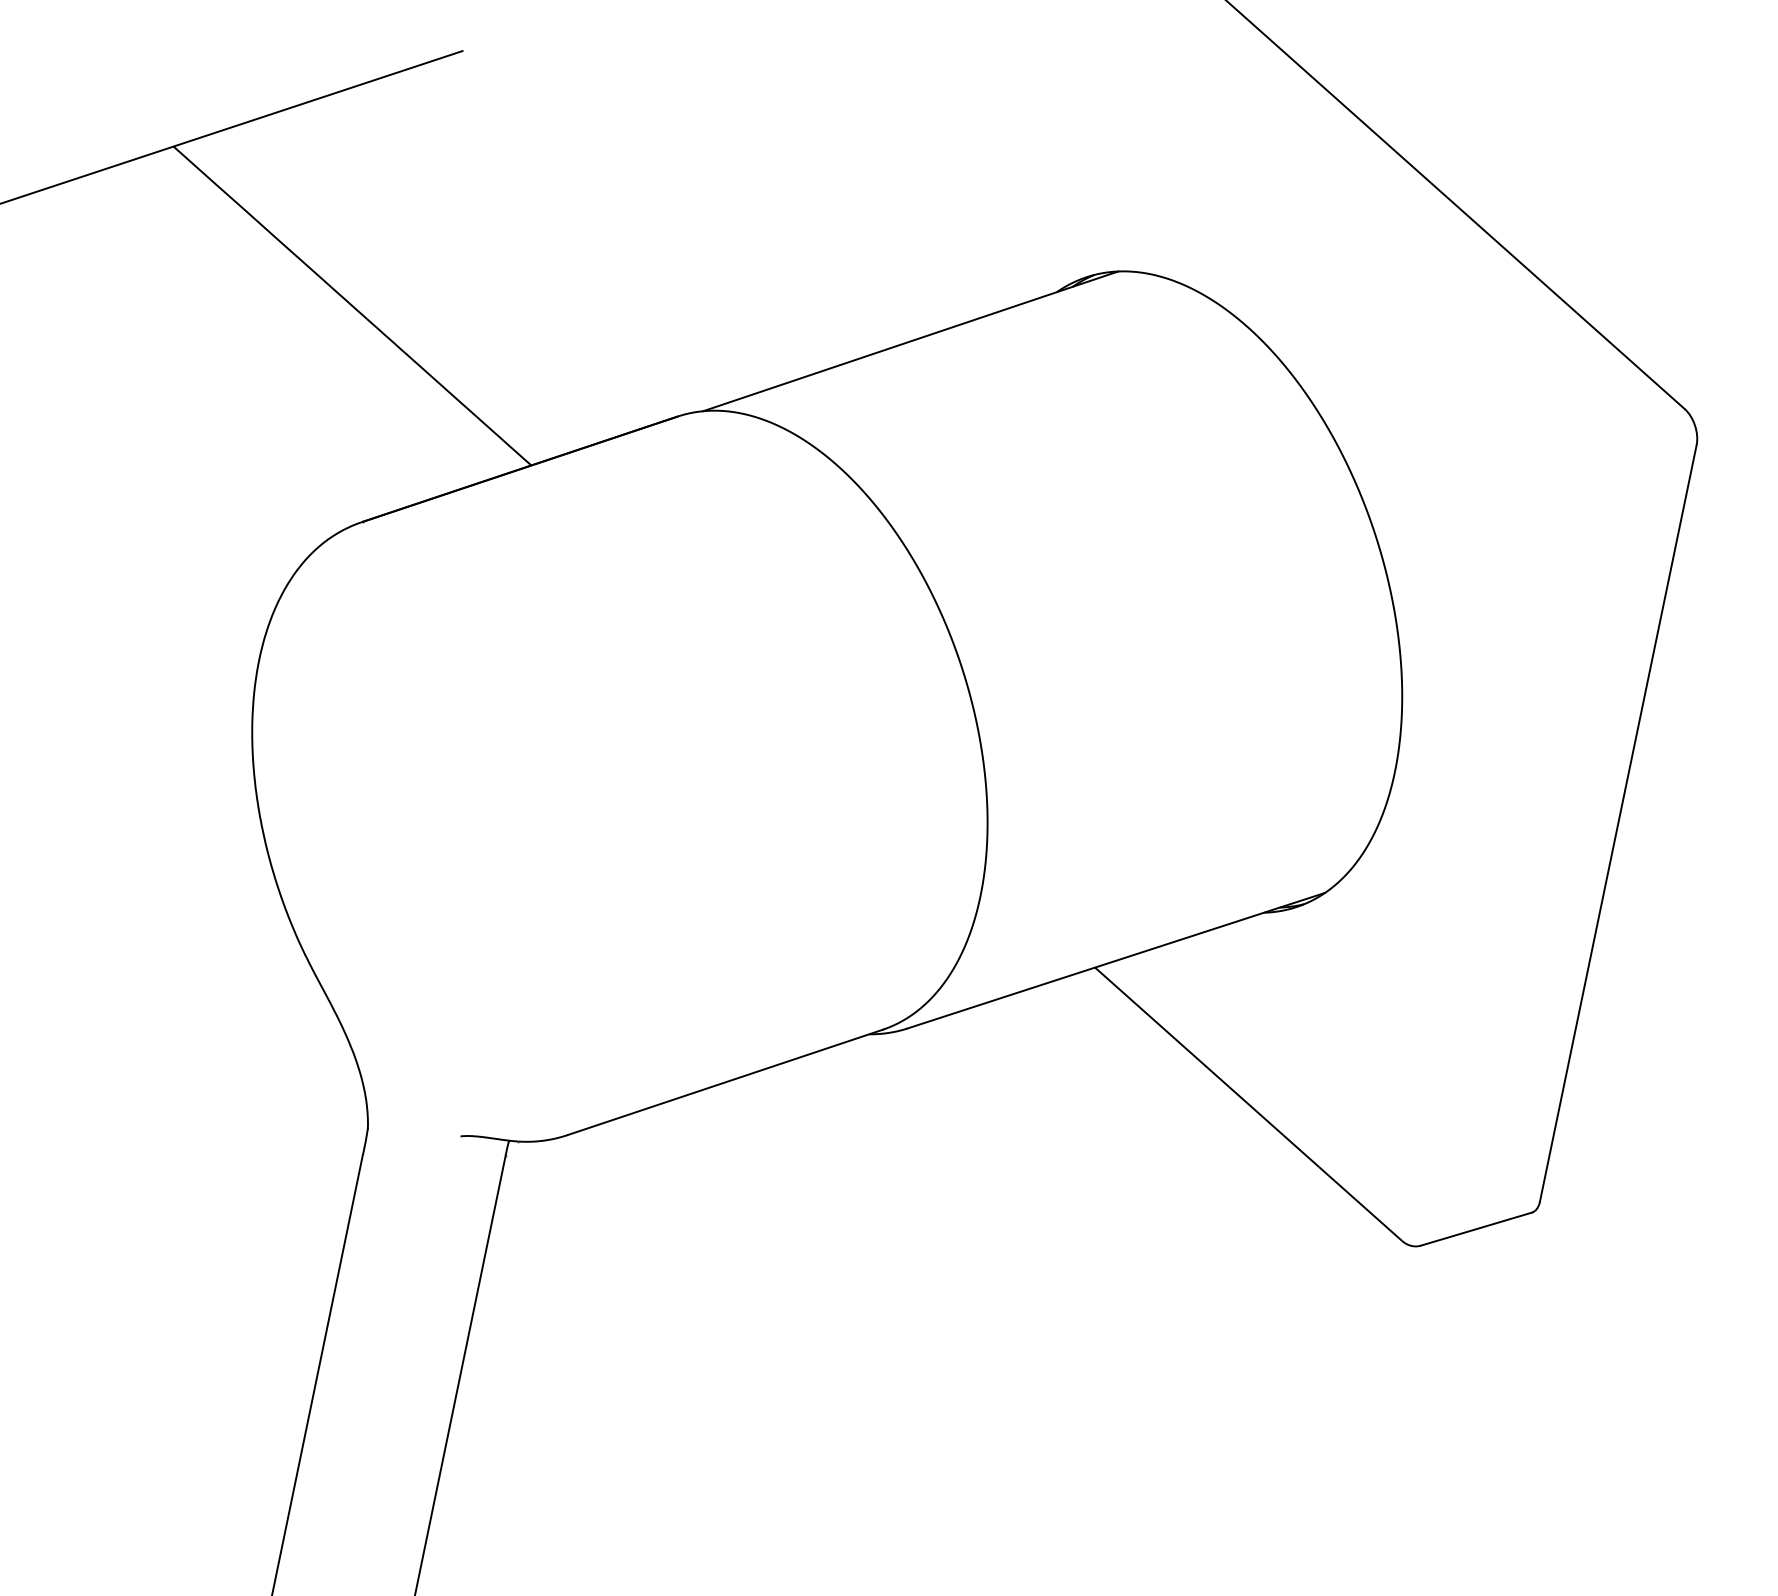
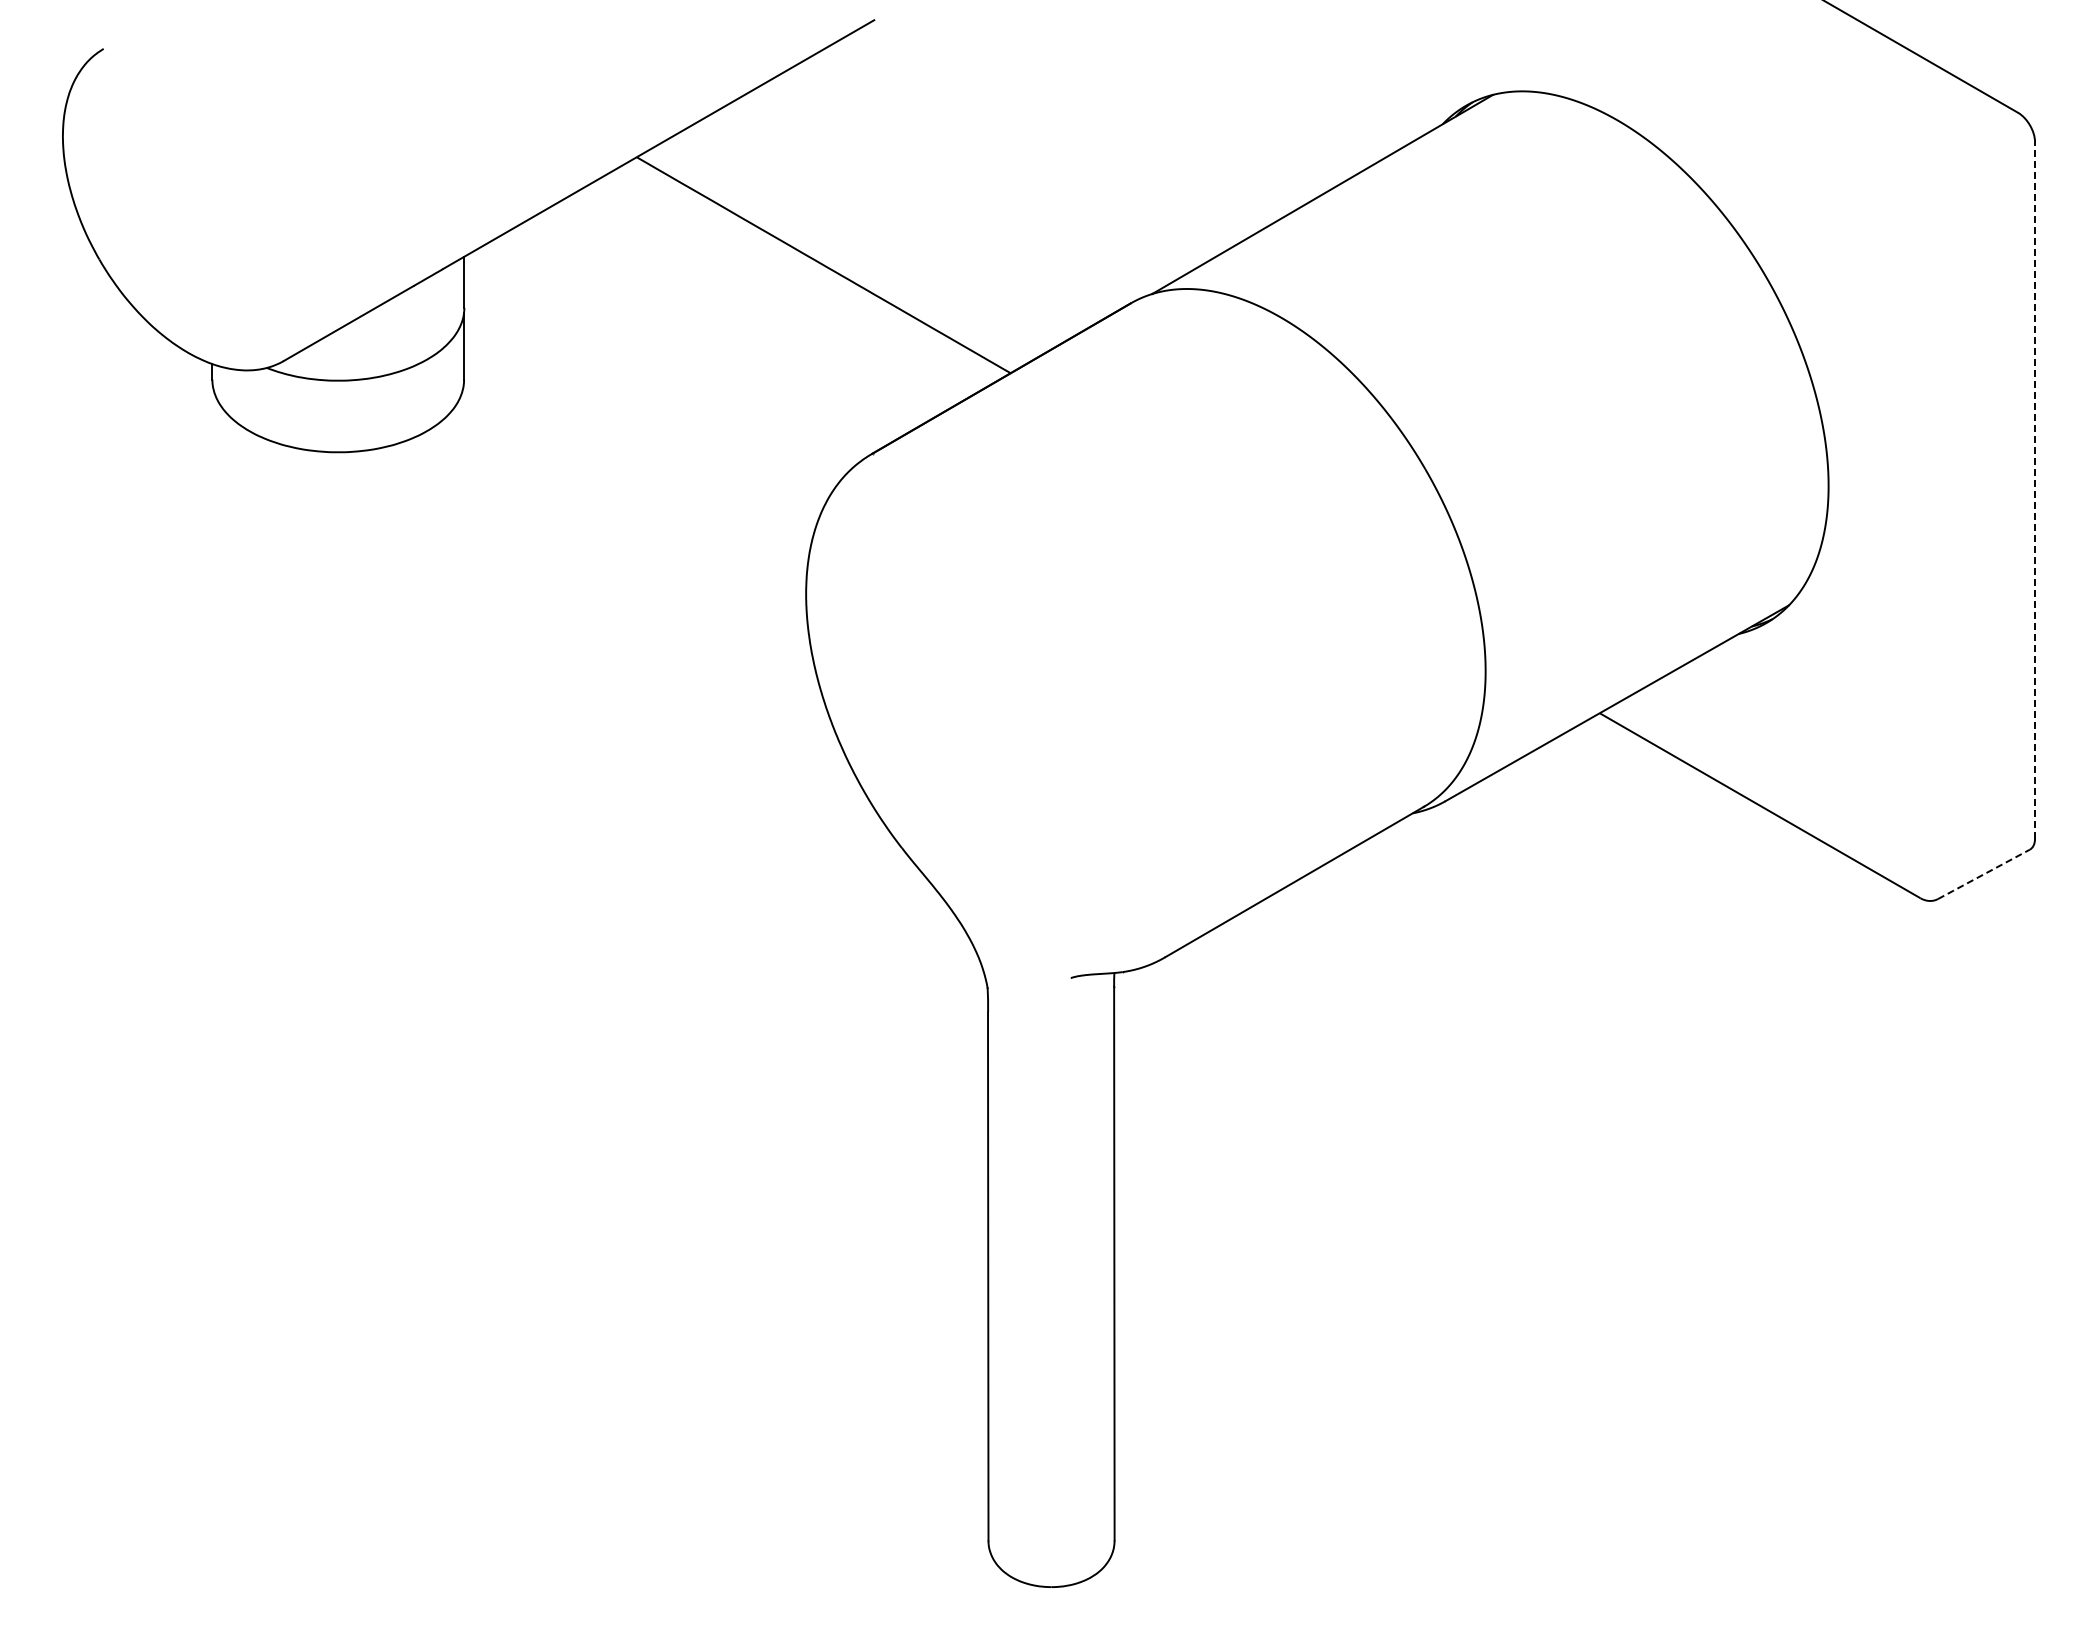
line: (1618, 822) -> (2035, 489), solid -> dashed
line: (1476, 1229) -> (1984, 874), solid -> dashed

